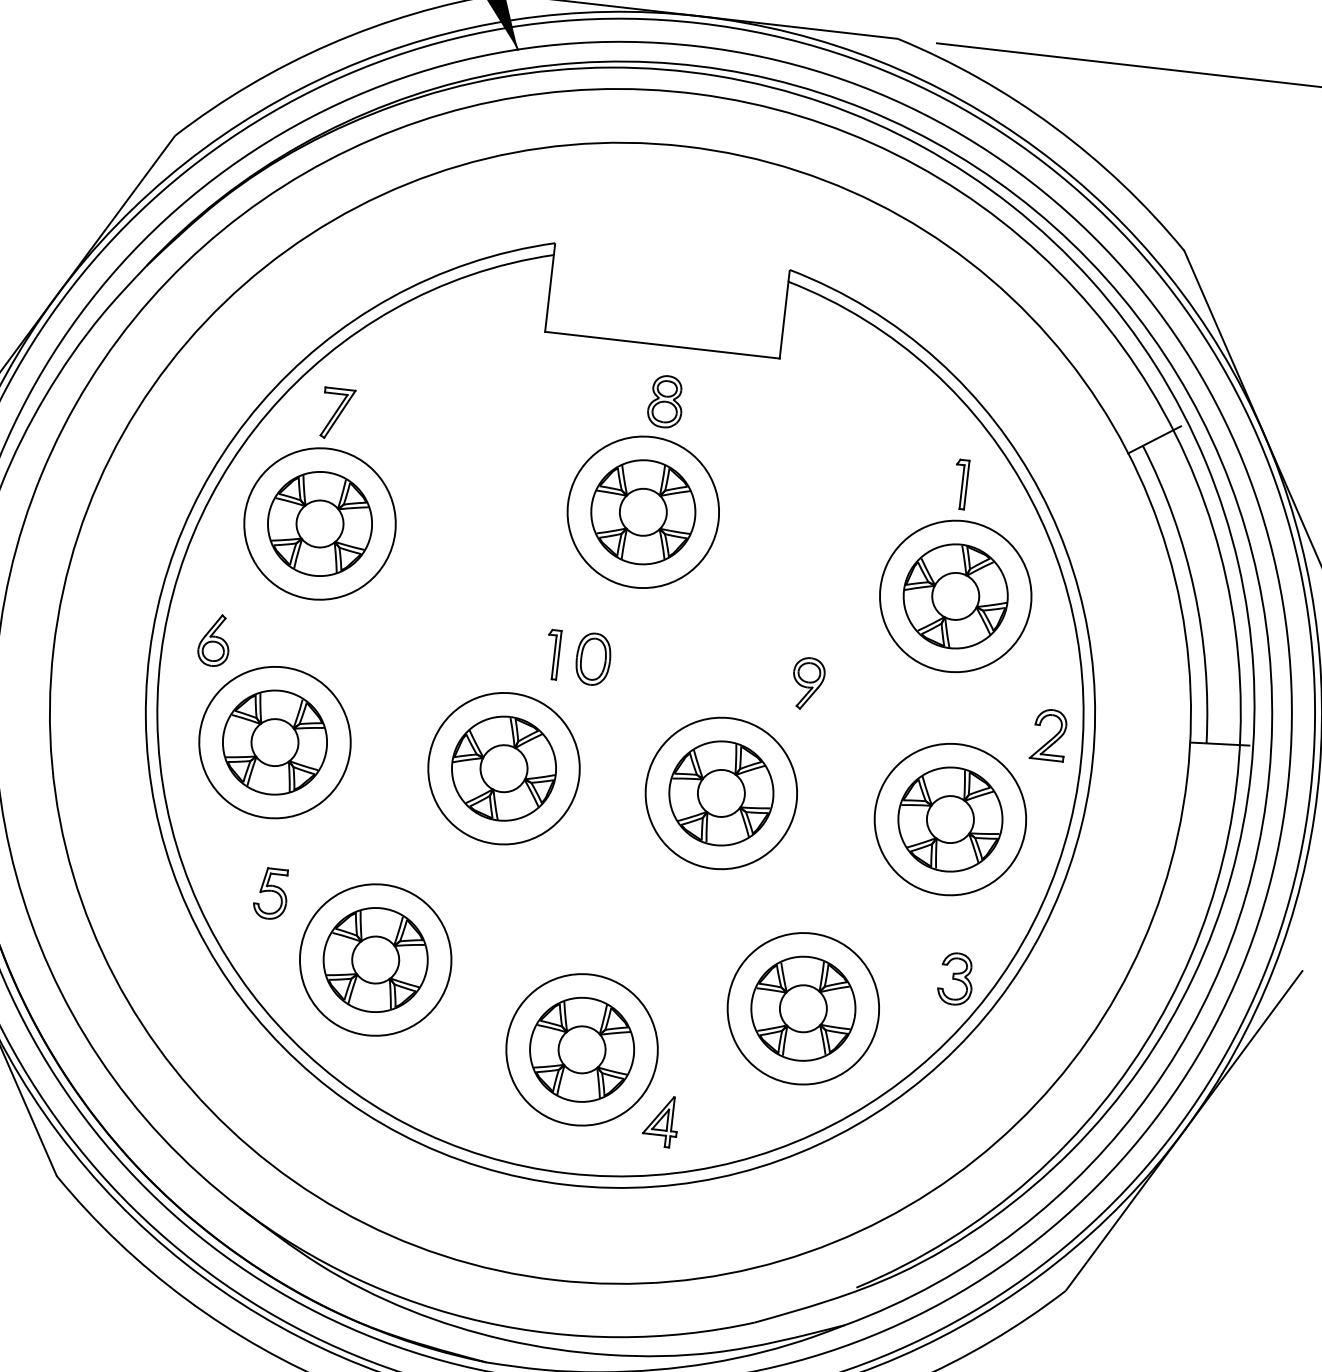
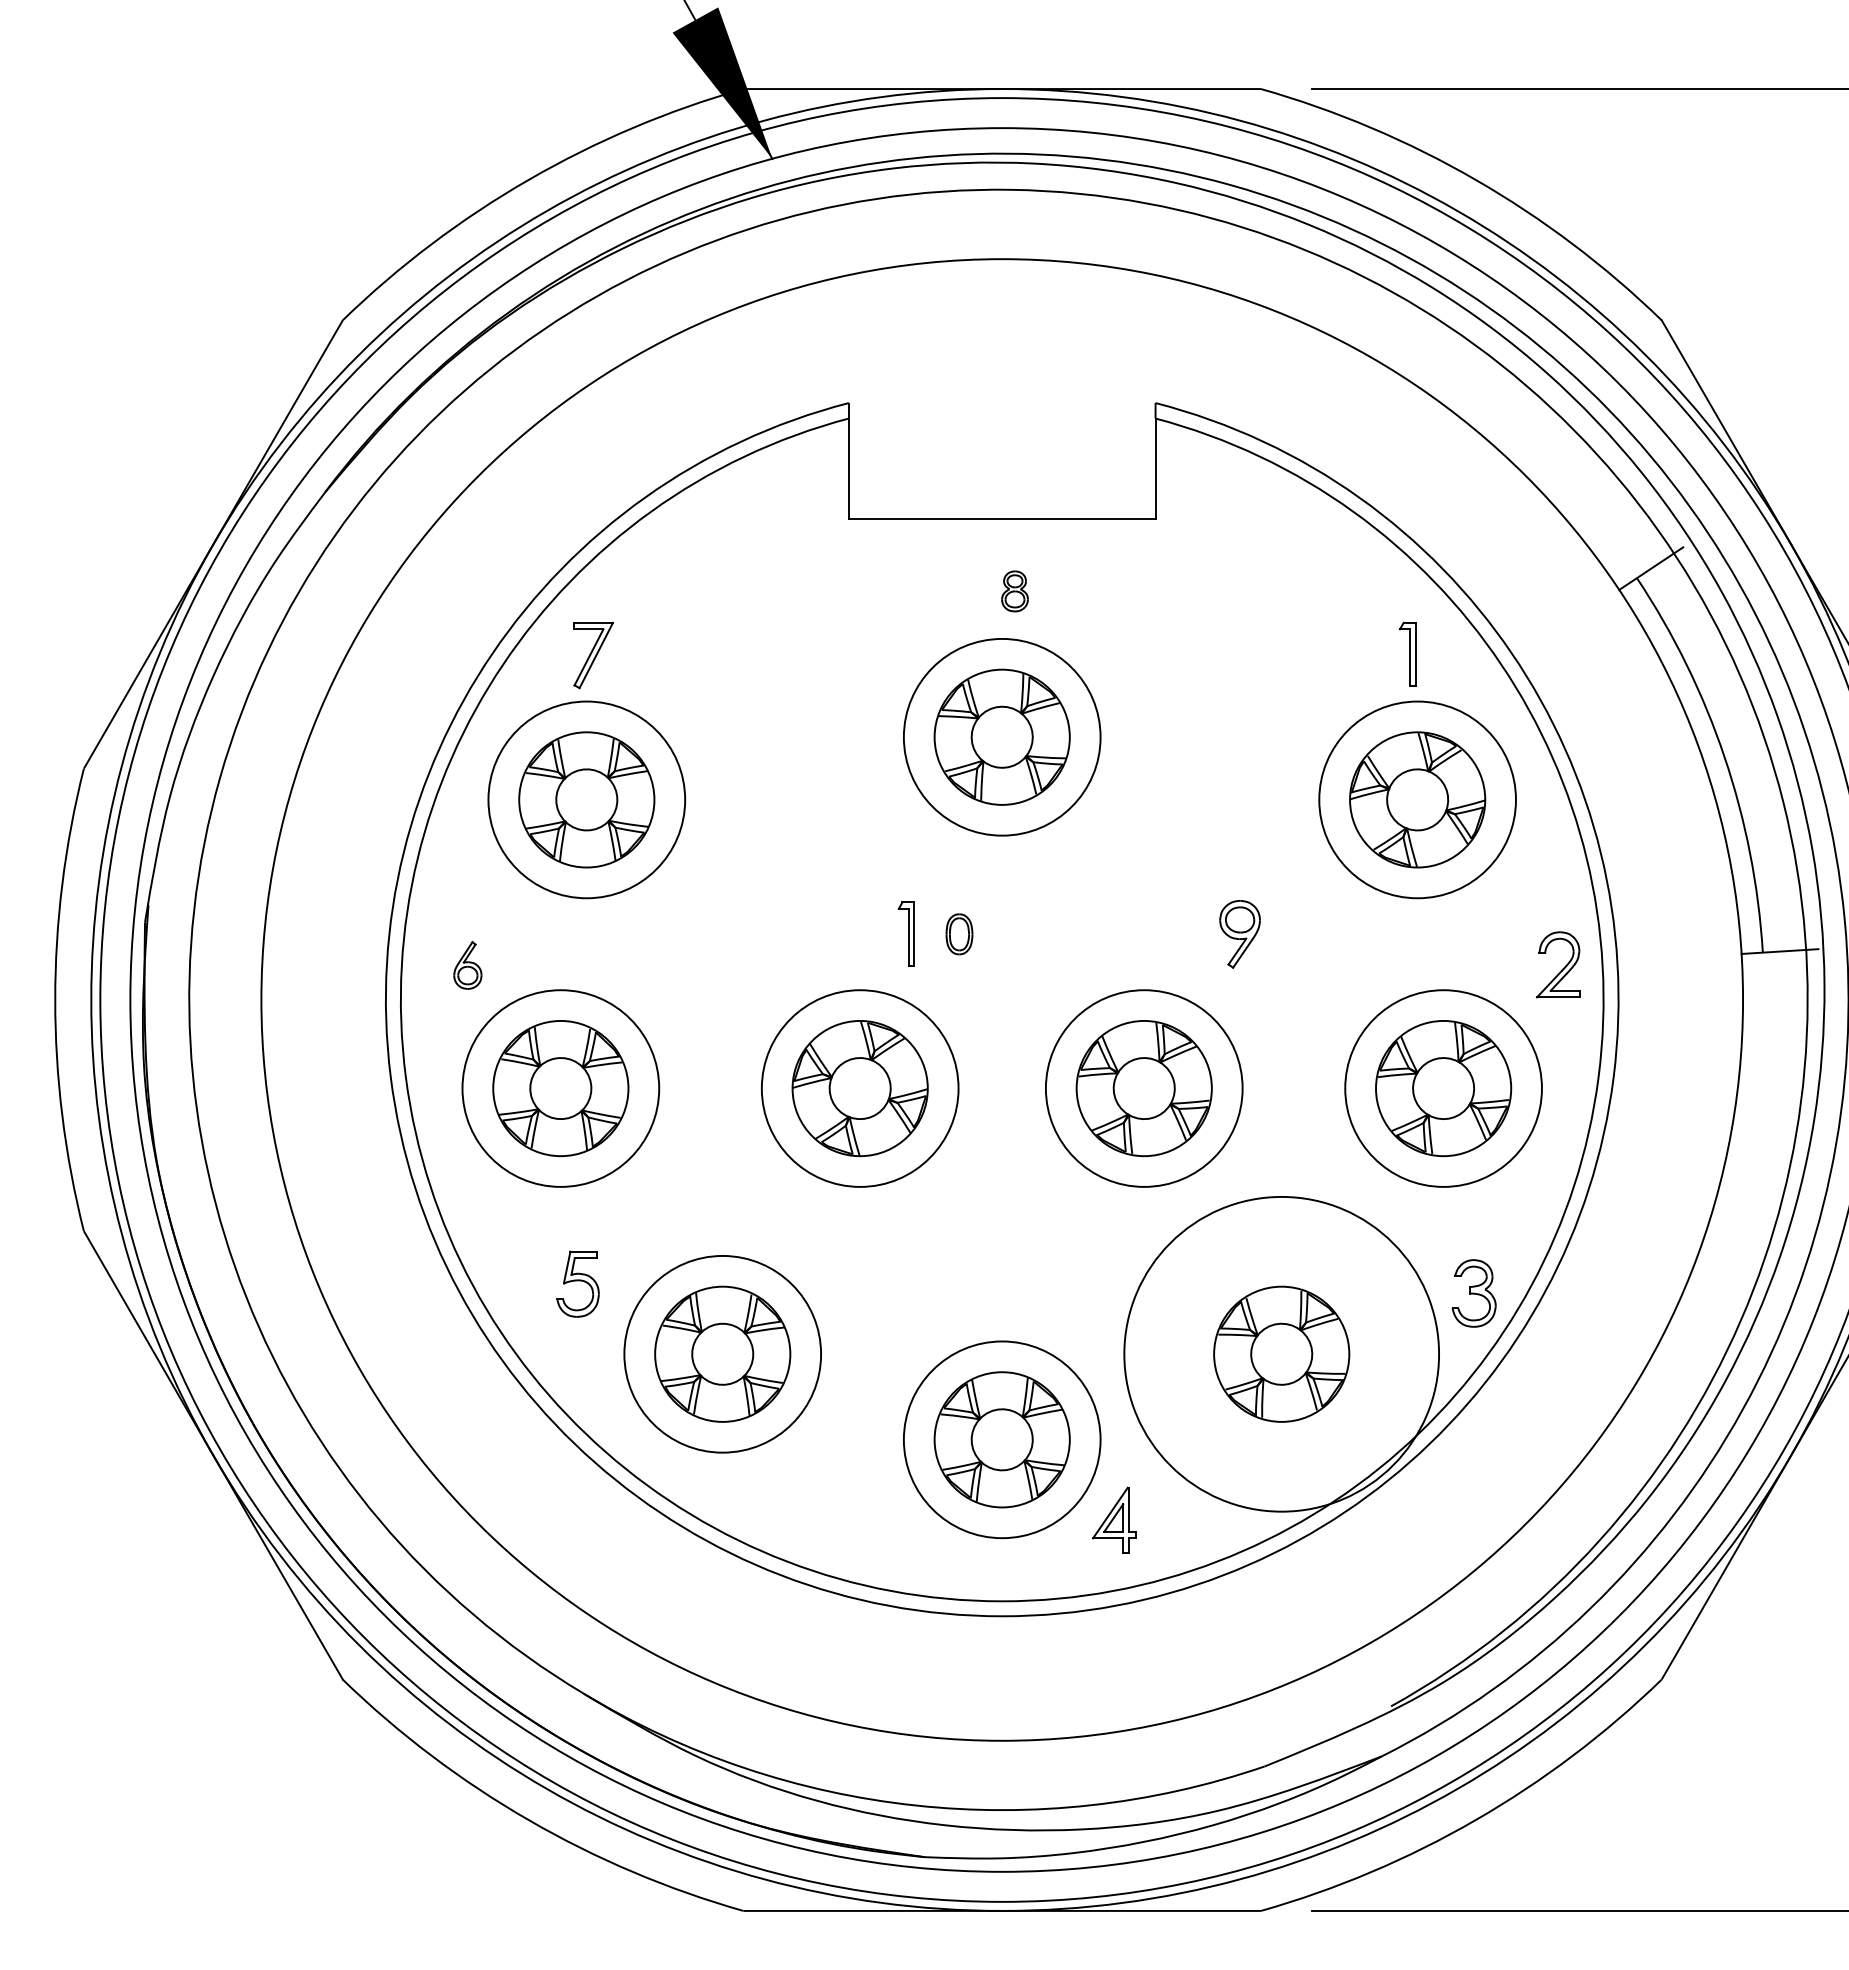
part: (665, 401) -> (1014, 591), size x0.6
part: (214, 640) -> (467, 965), size x0.7
part: (593, 659) -> (959, 934), size x0.6
circle: (803, 1008) -> (1281, 1353), size x1.6

